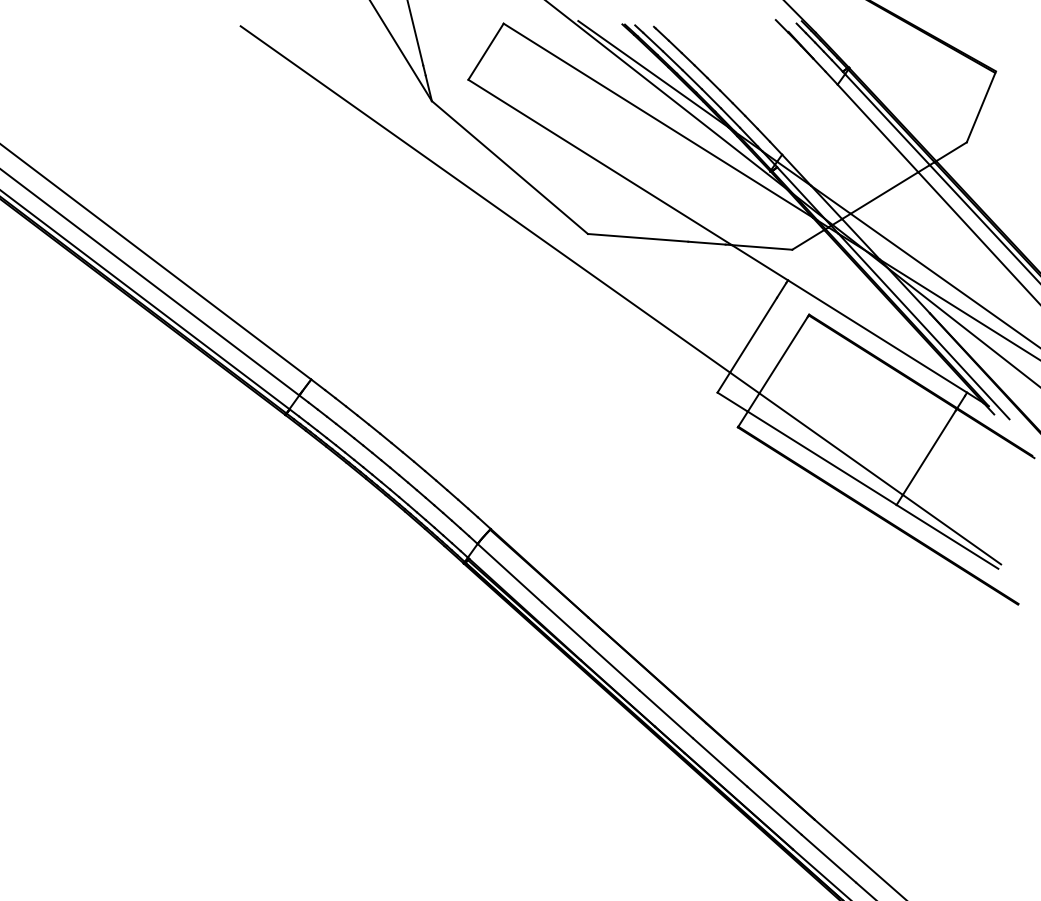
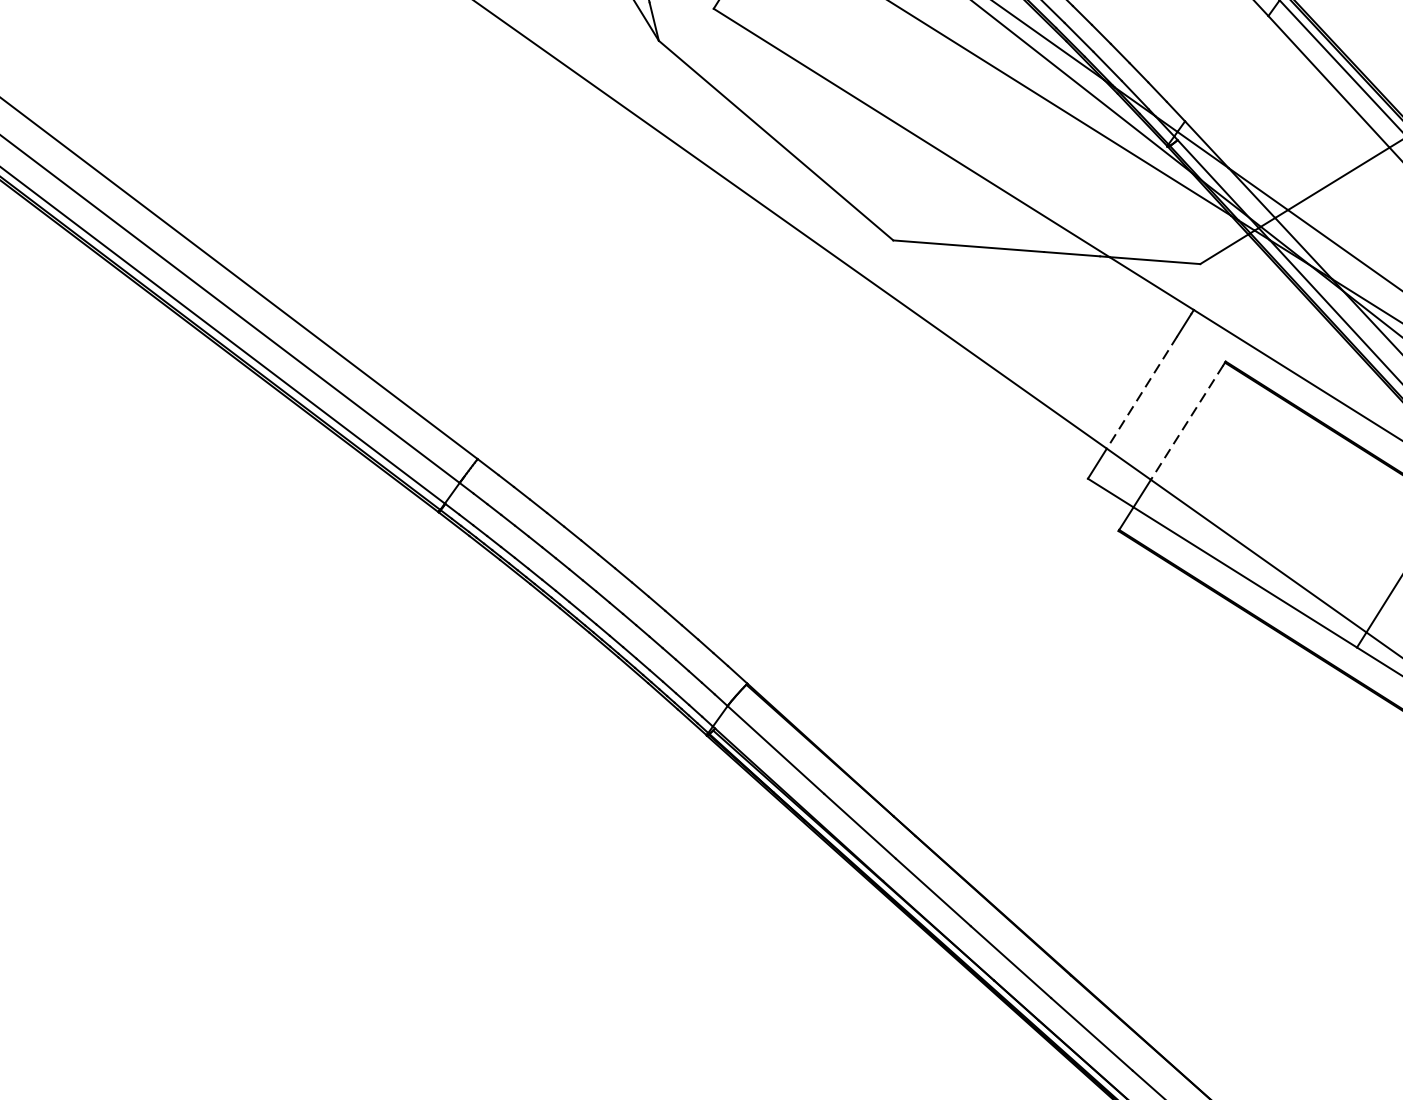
line: (753, 335) -> (1142, 392), solid -> dashed
line: (783, 355) -> (1187, 422), solid -> dashed

